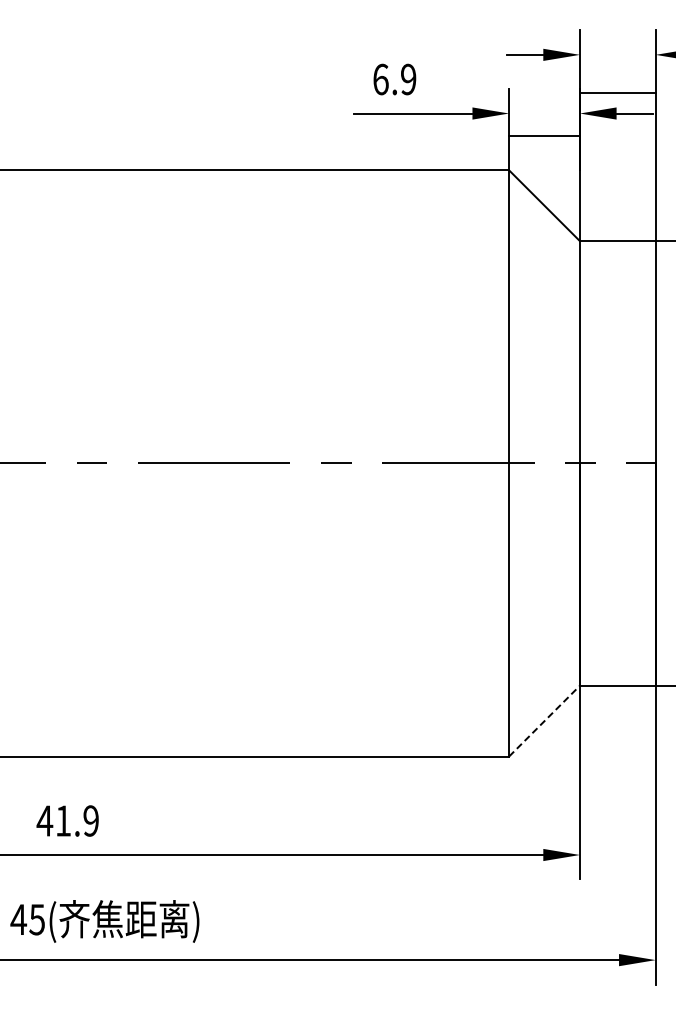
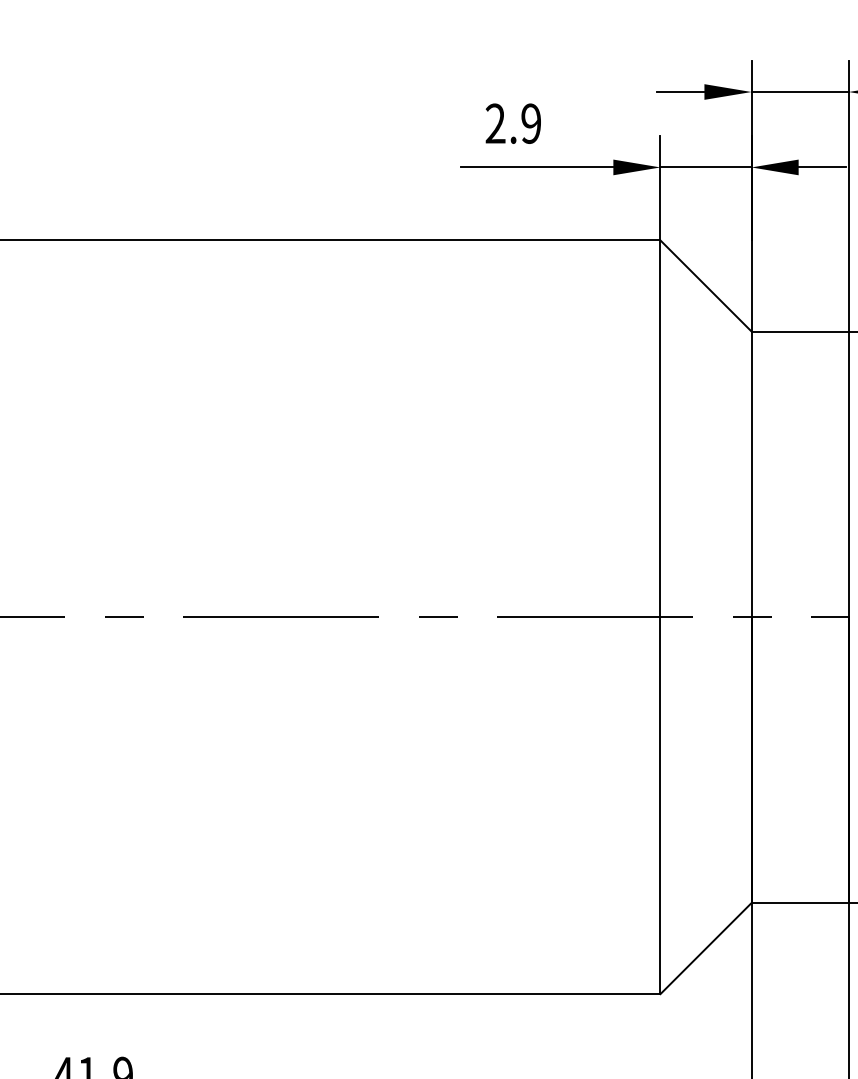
text: (380, 79) -> (495, 123), 6.9 -> 2.9
line: (617, 92) -> (799, 91), moved
line: (544, 135) -> (705, 167), moved
line: (544, 720) -> (705, 947), dashed -> solid

